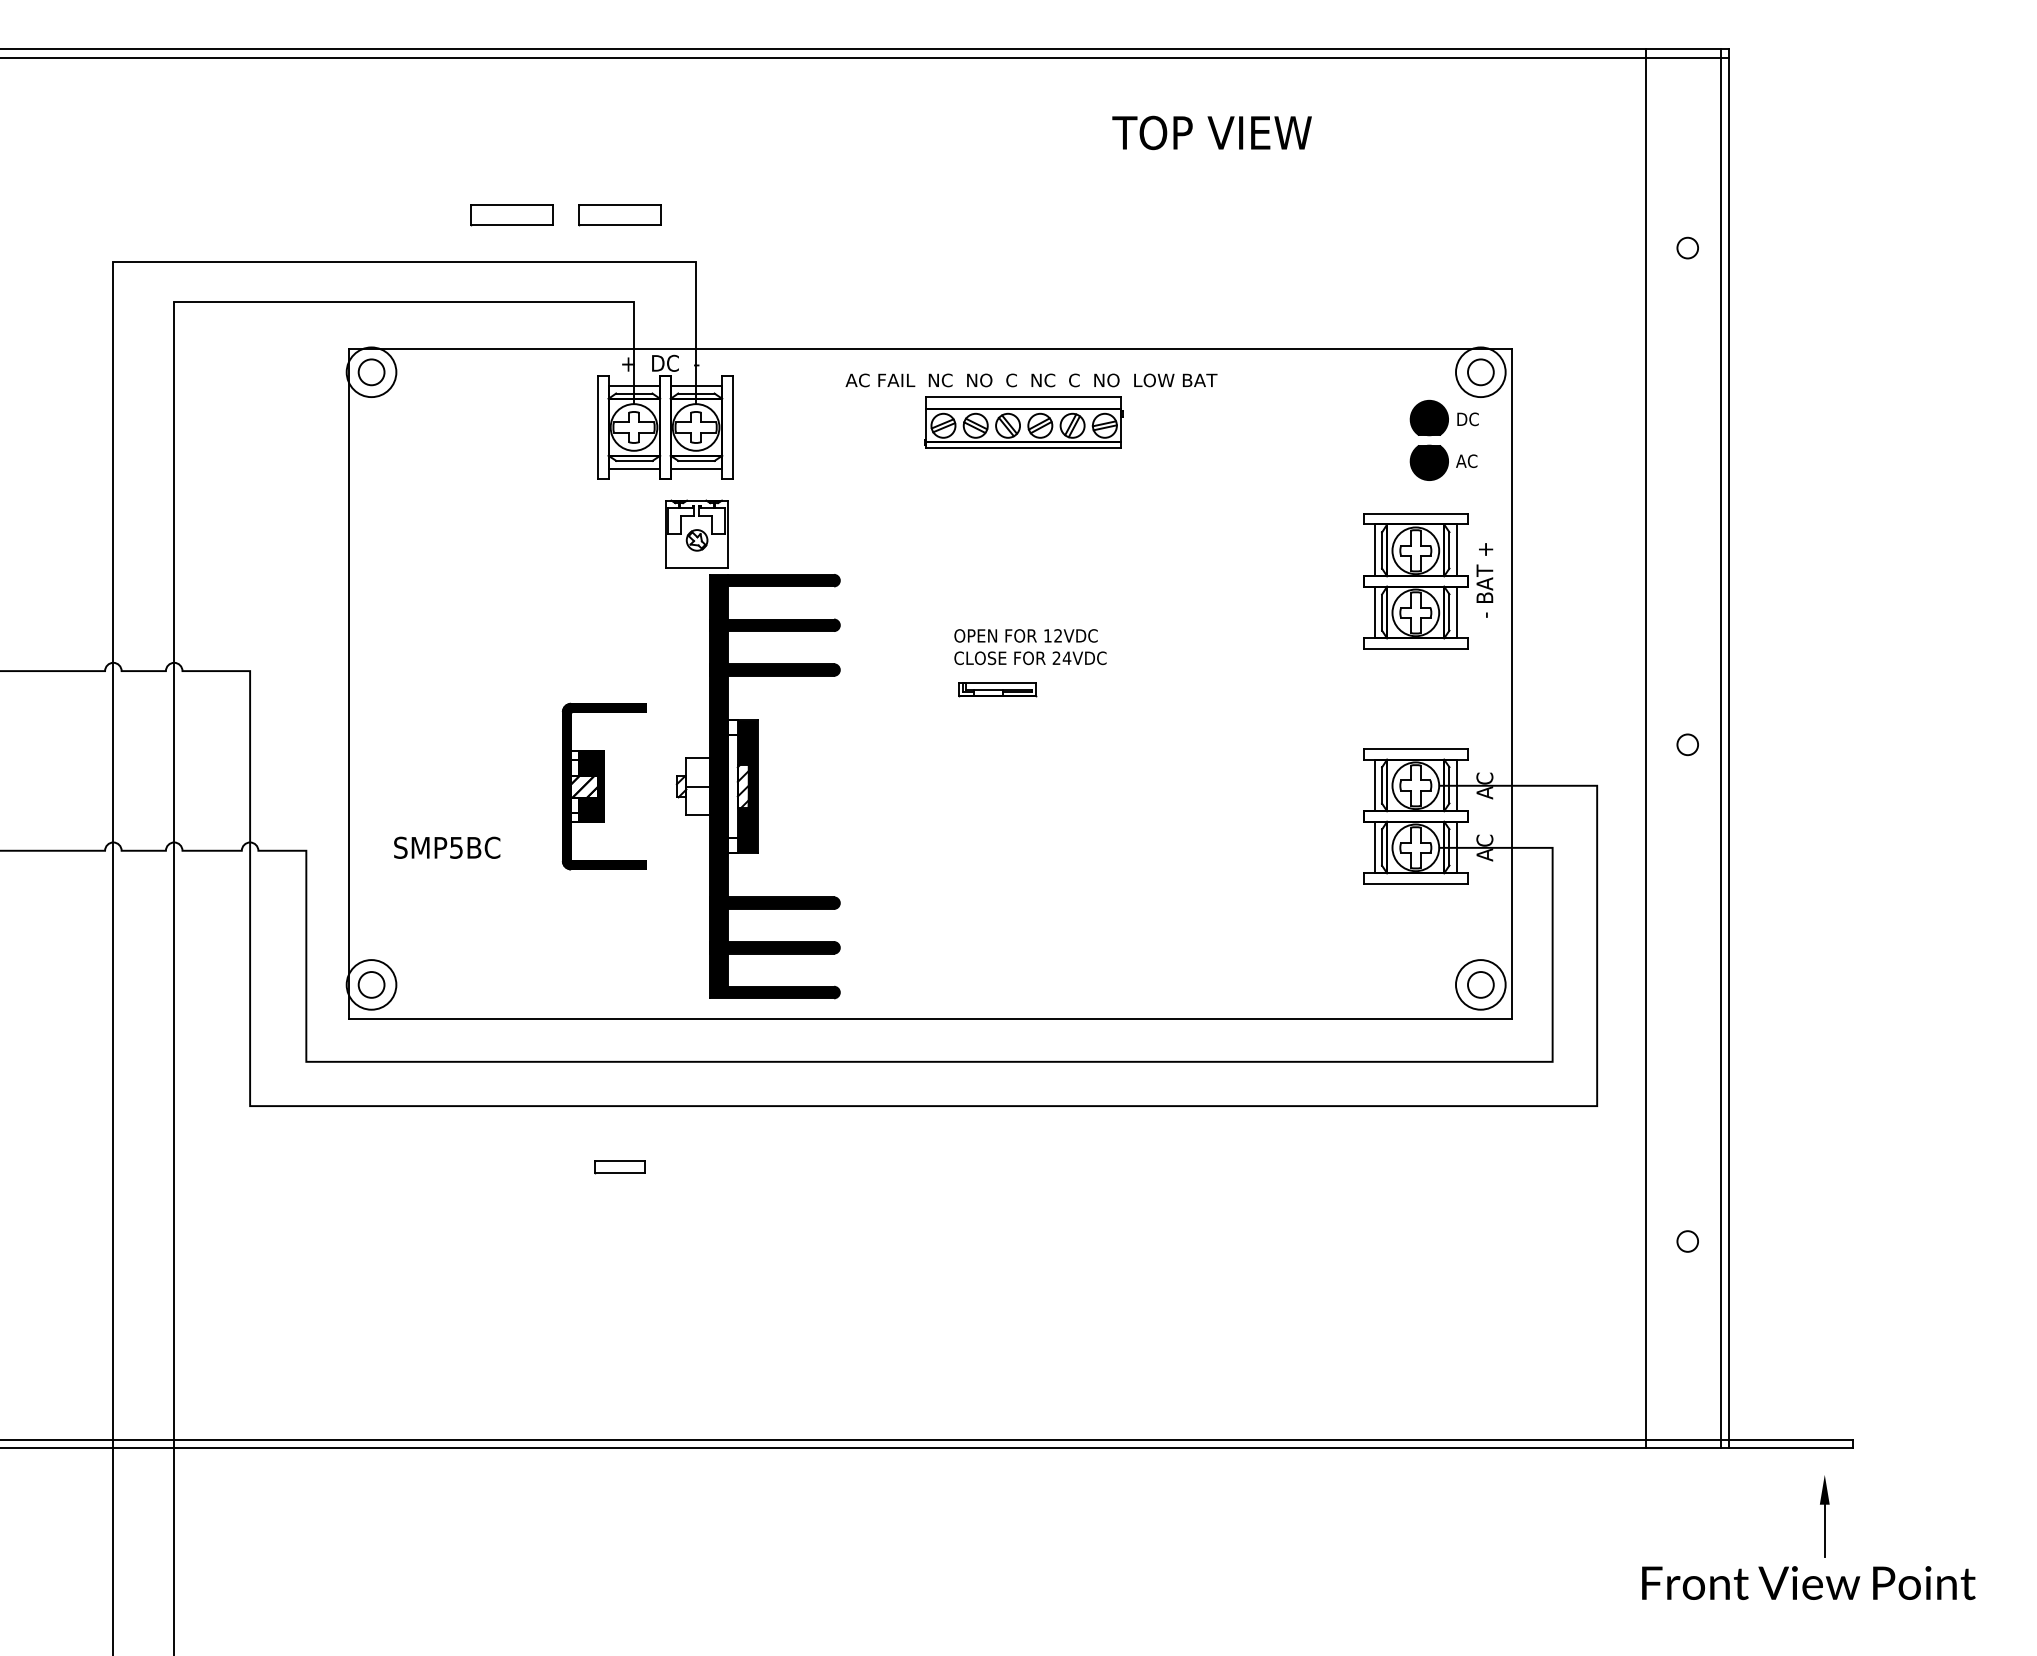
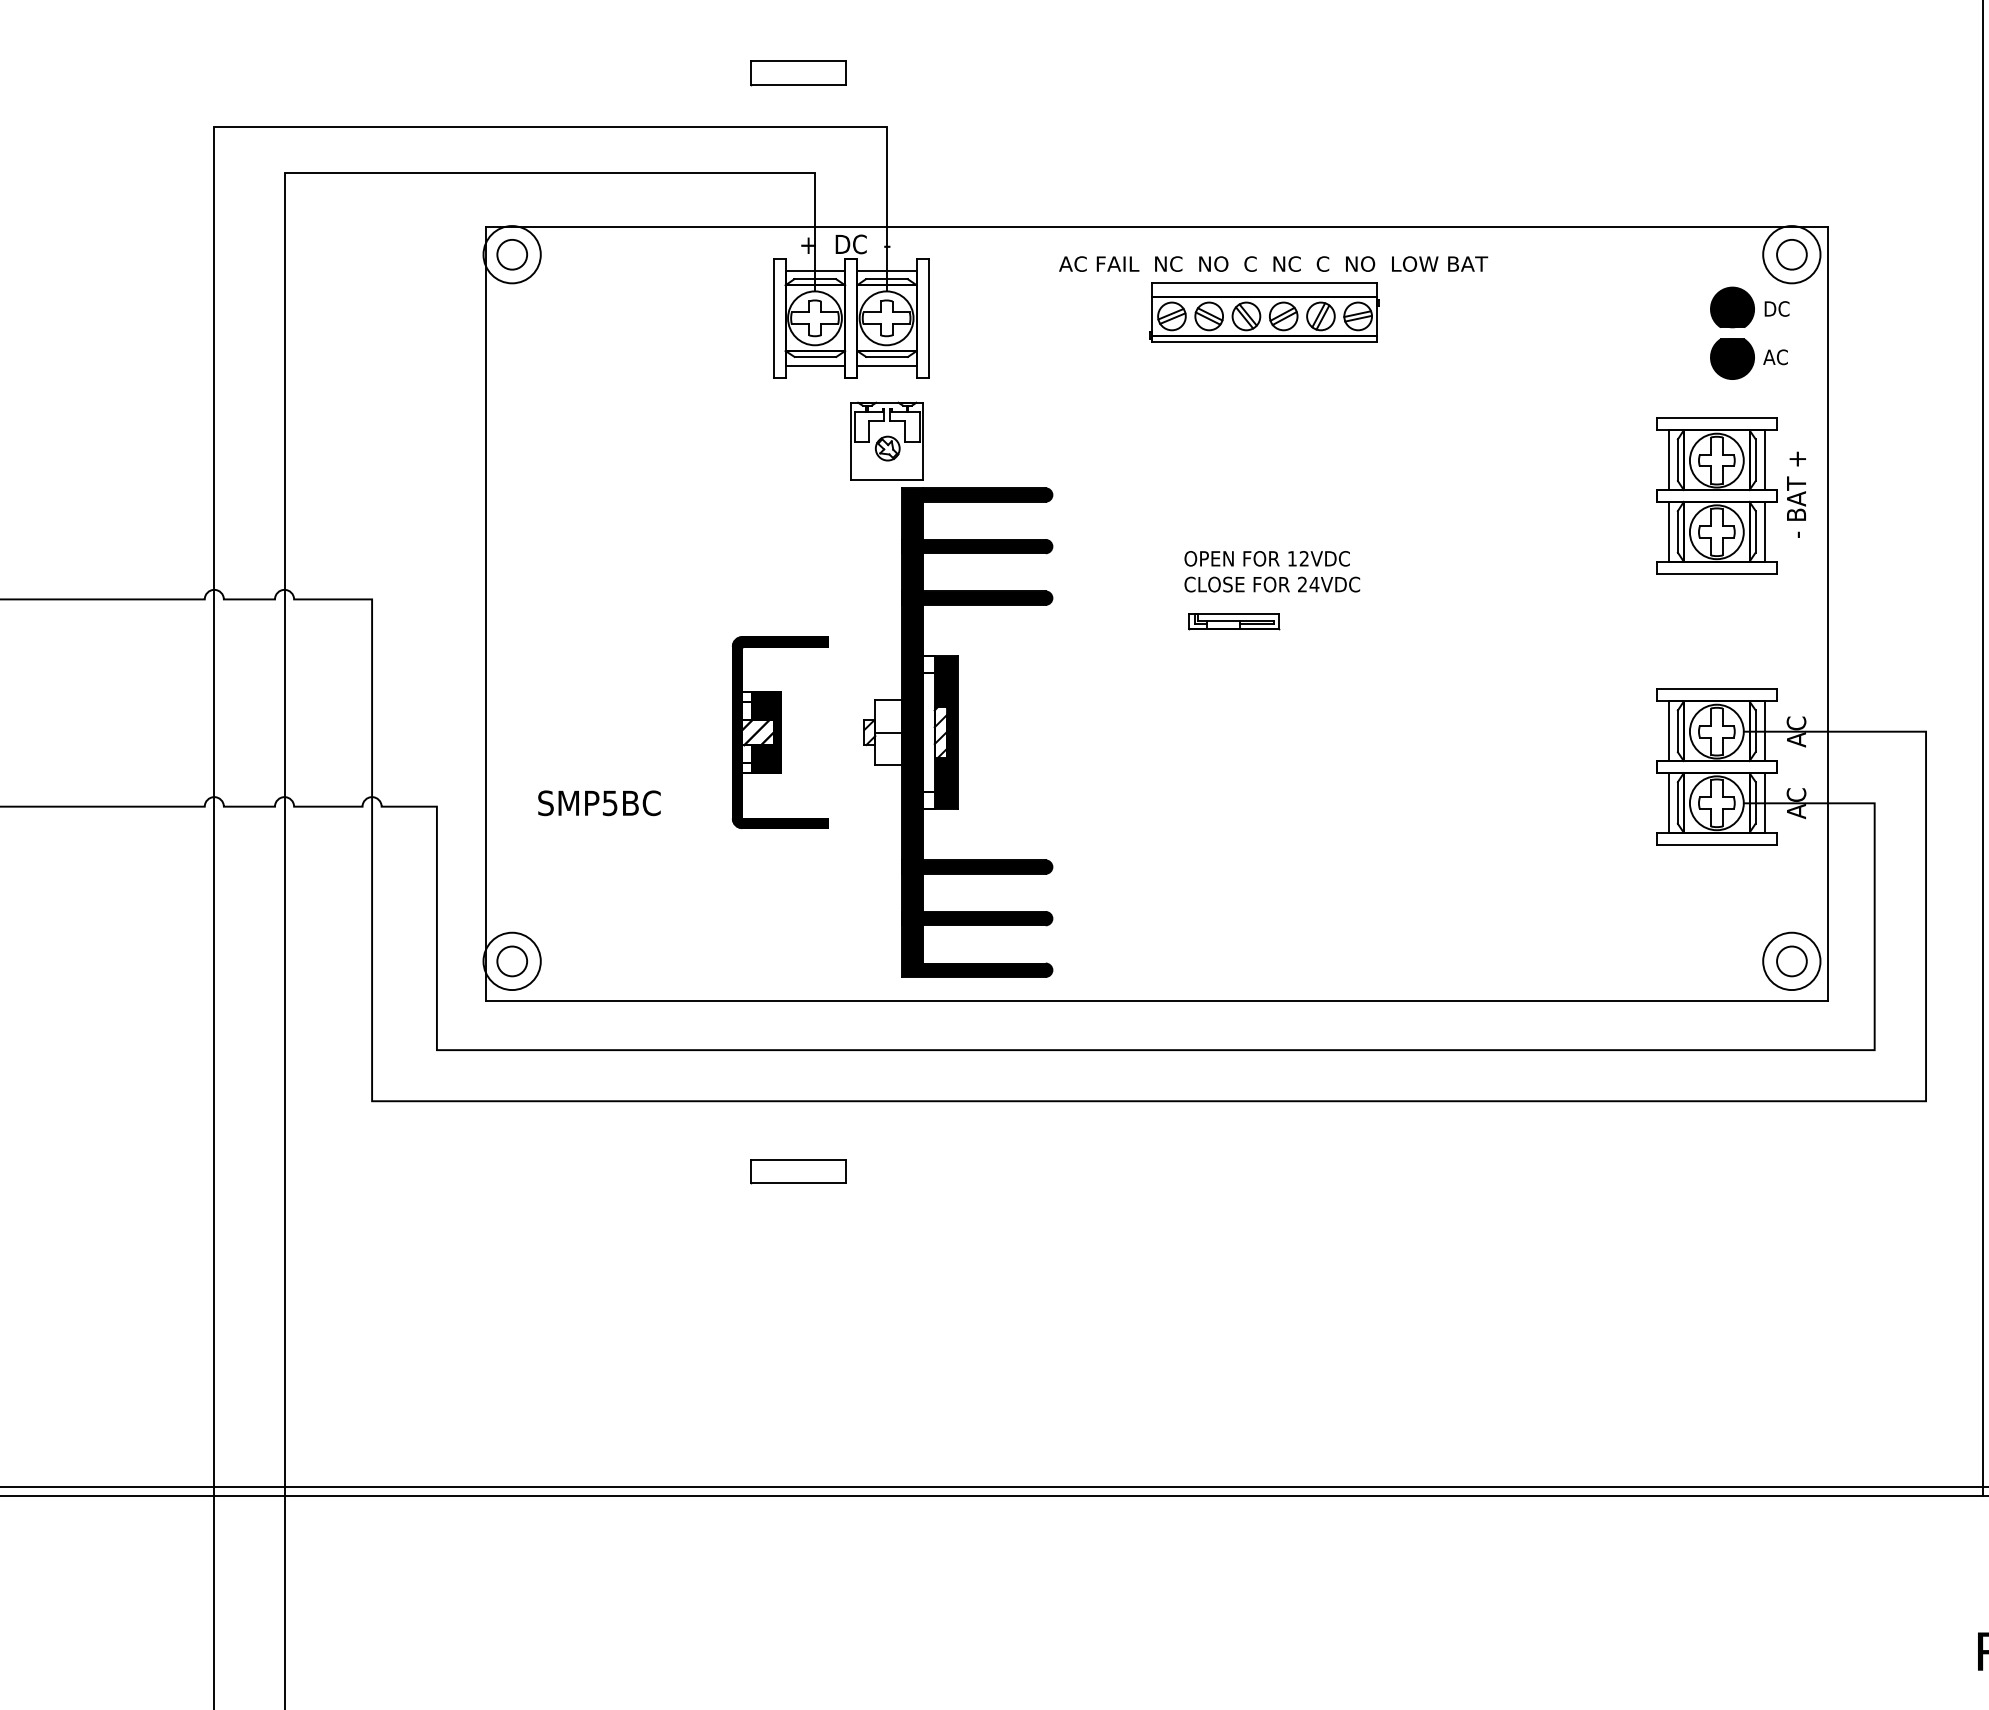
part: (511, 215) -> (673, 73), removed
part: (619, 1167) -> (798, 1172), size x1.67

